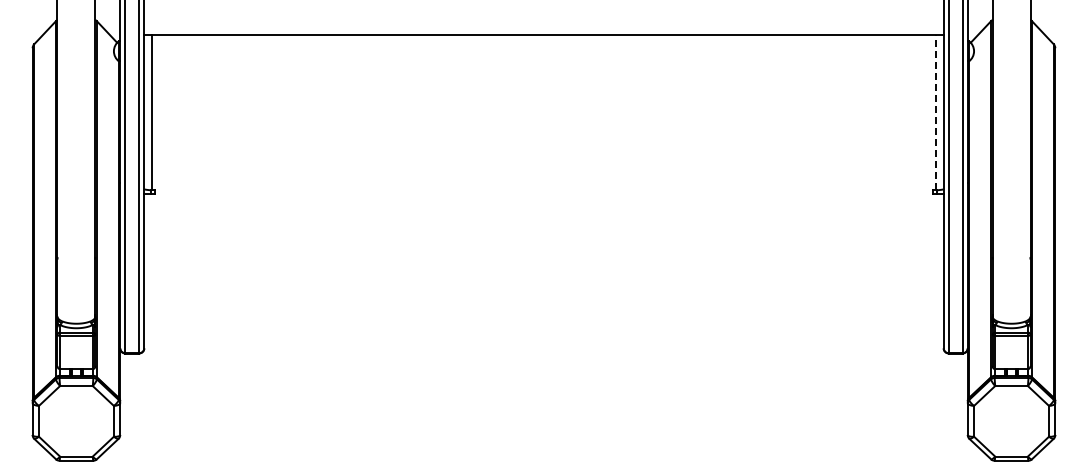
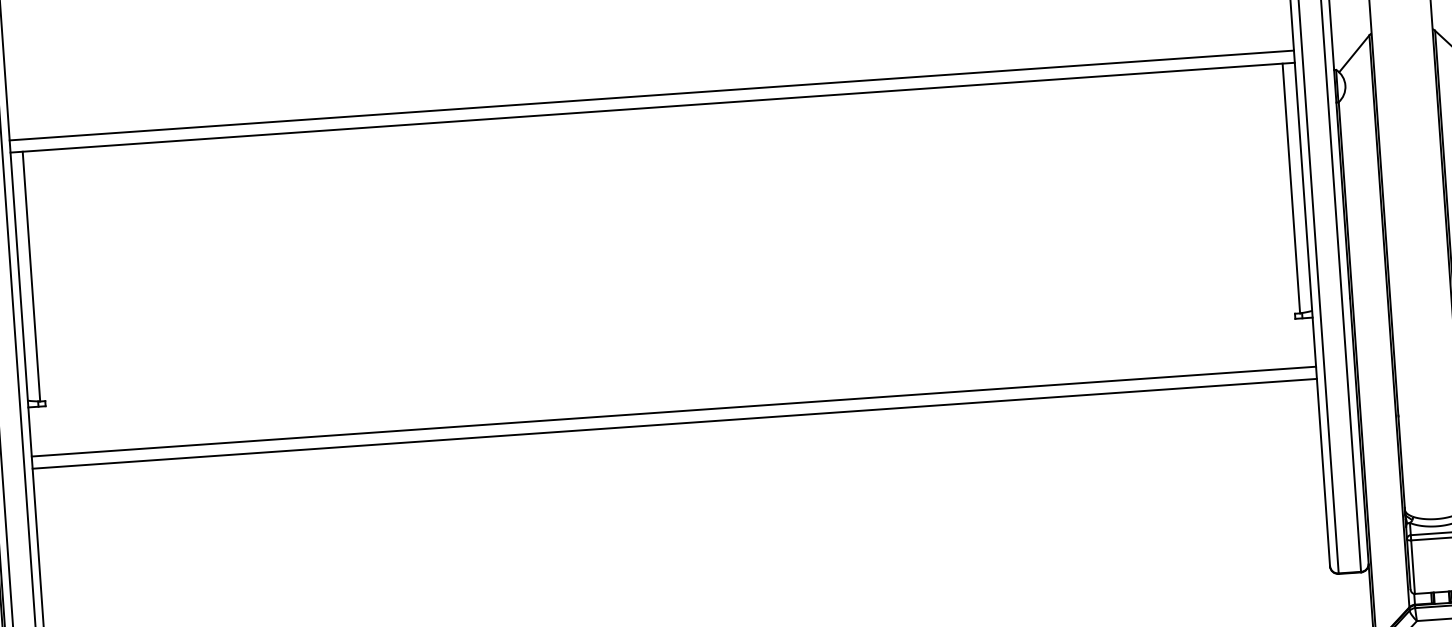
line: (543, 27) -> (651, 95), added
line: (936, 112) -> (1291, 188), dashed -> solid
line: (543, 224) -> (673, 412), added
line: (543, 231) -> (673, 423), added

